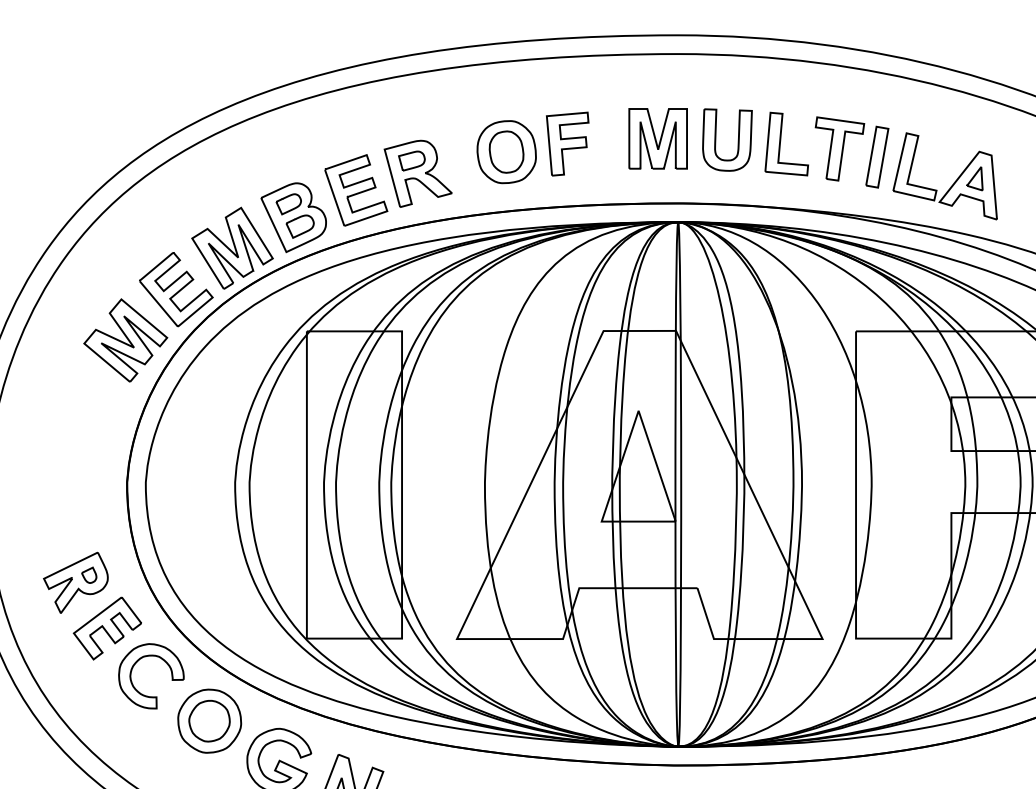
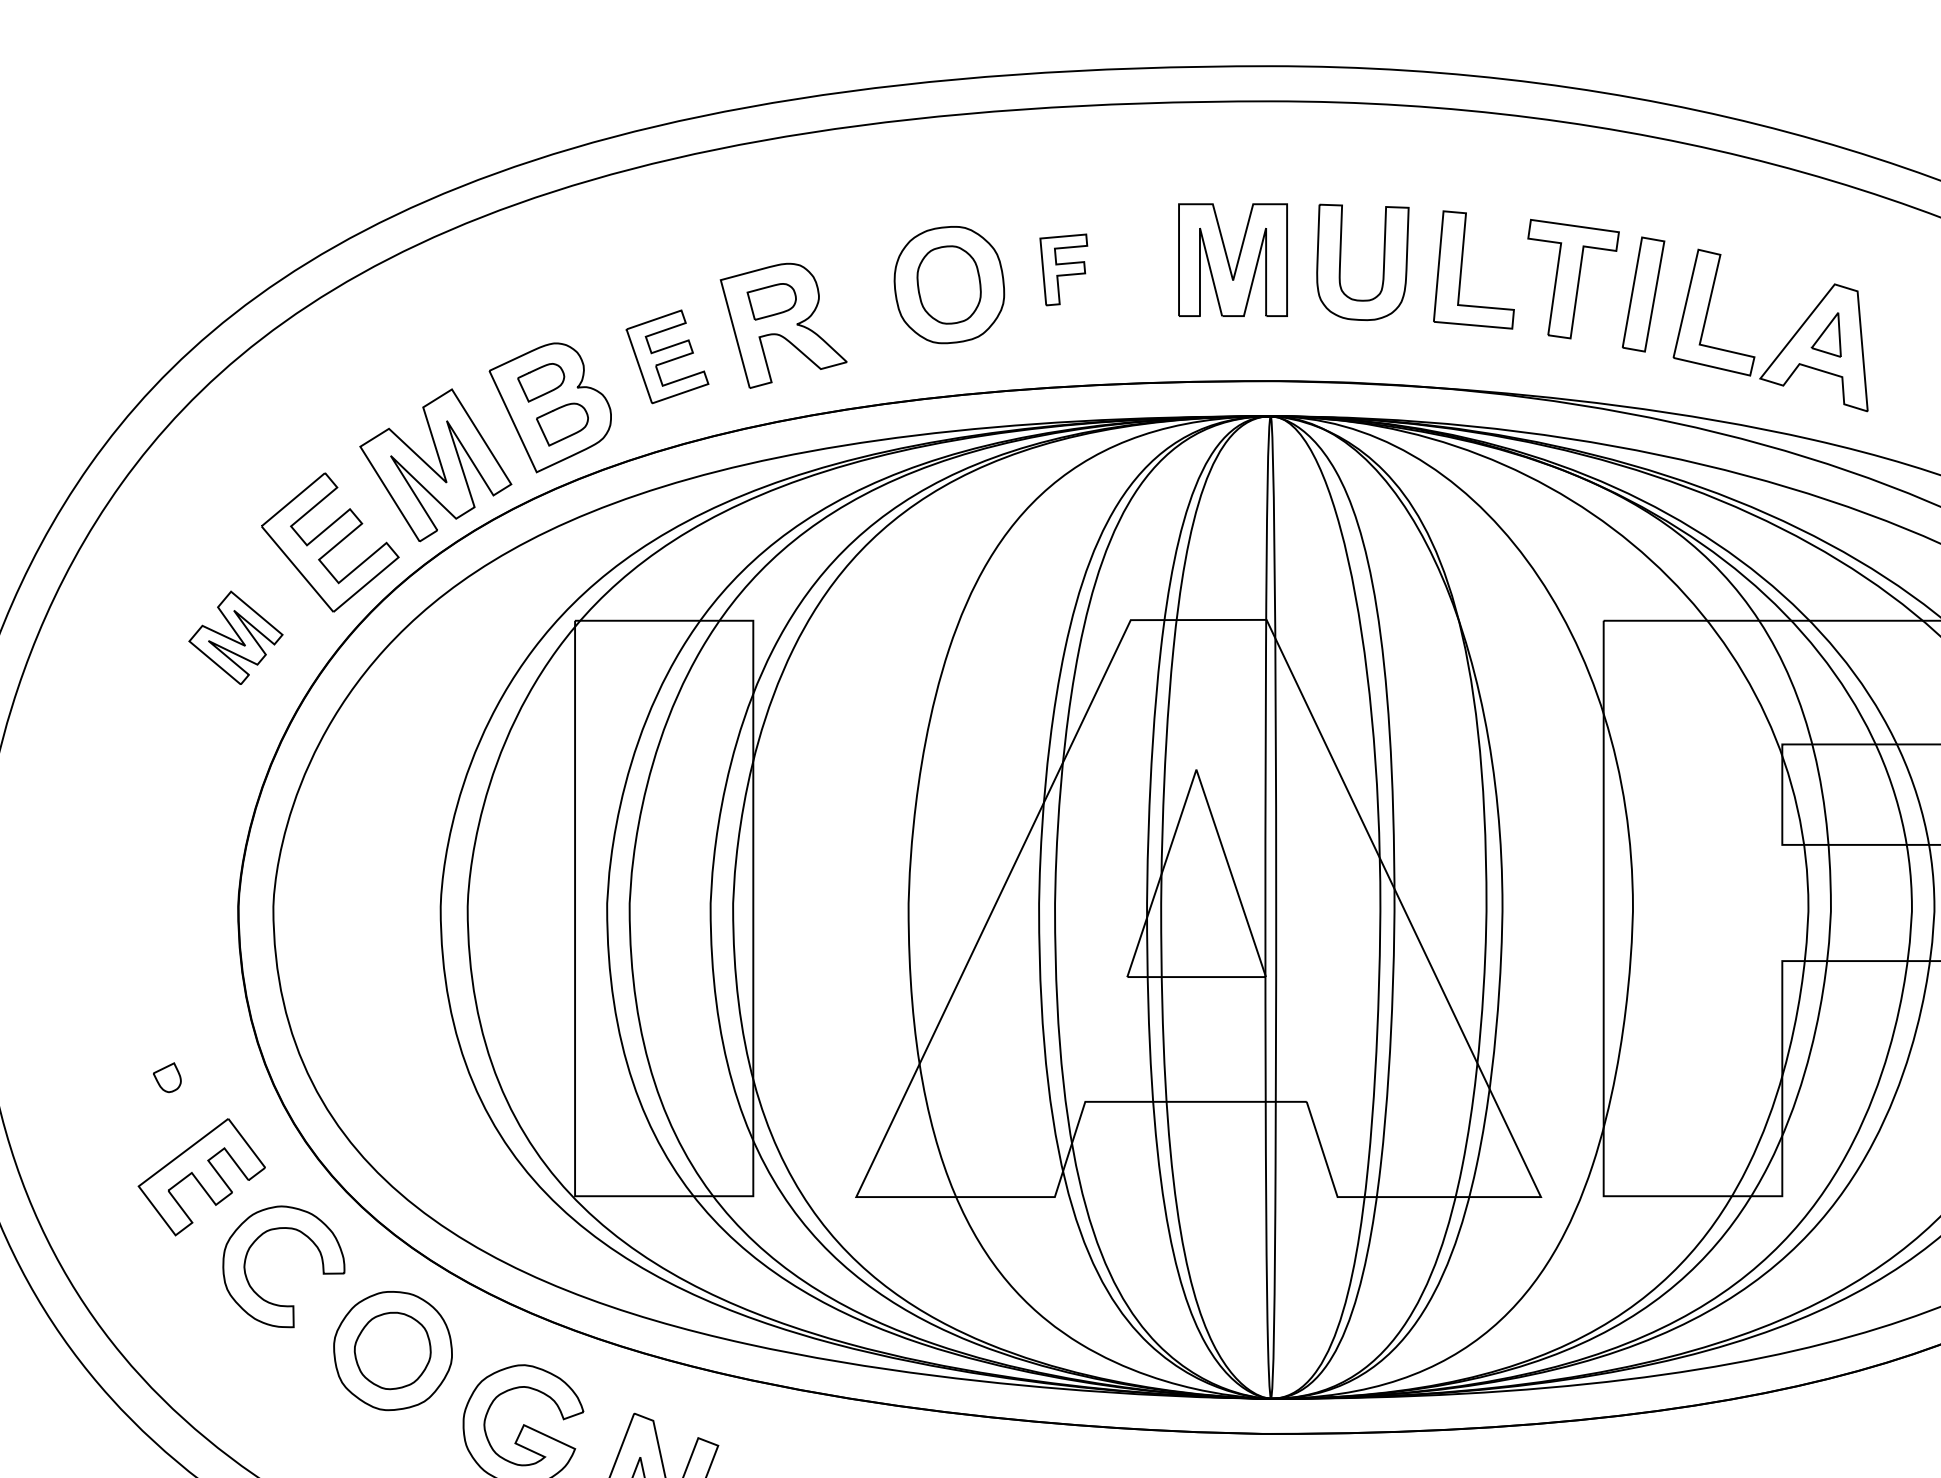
part: (567, 143) -> (1063, 268), size x0.6
part: (356, 190) -> (667, 356), size x0.7
part: (125, 340) -> (235, 637), size x0.6
part: (75, 582) -> (141, 1091), removed

